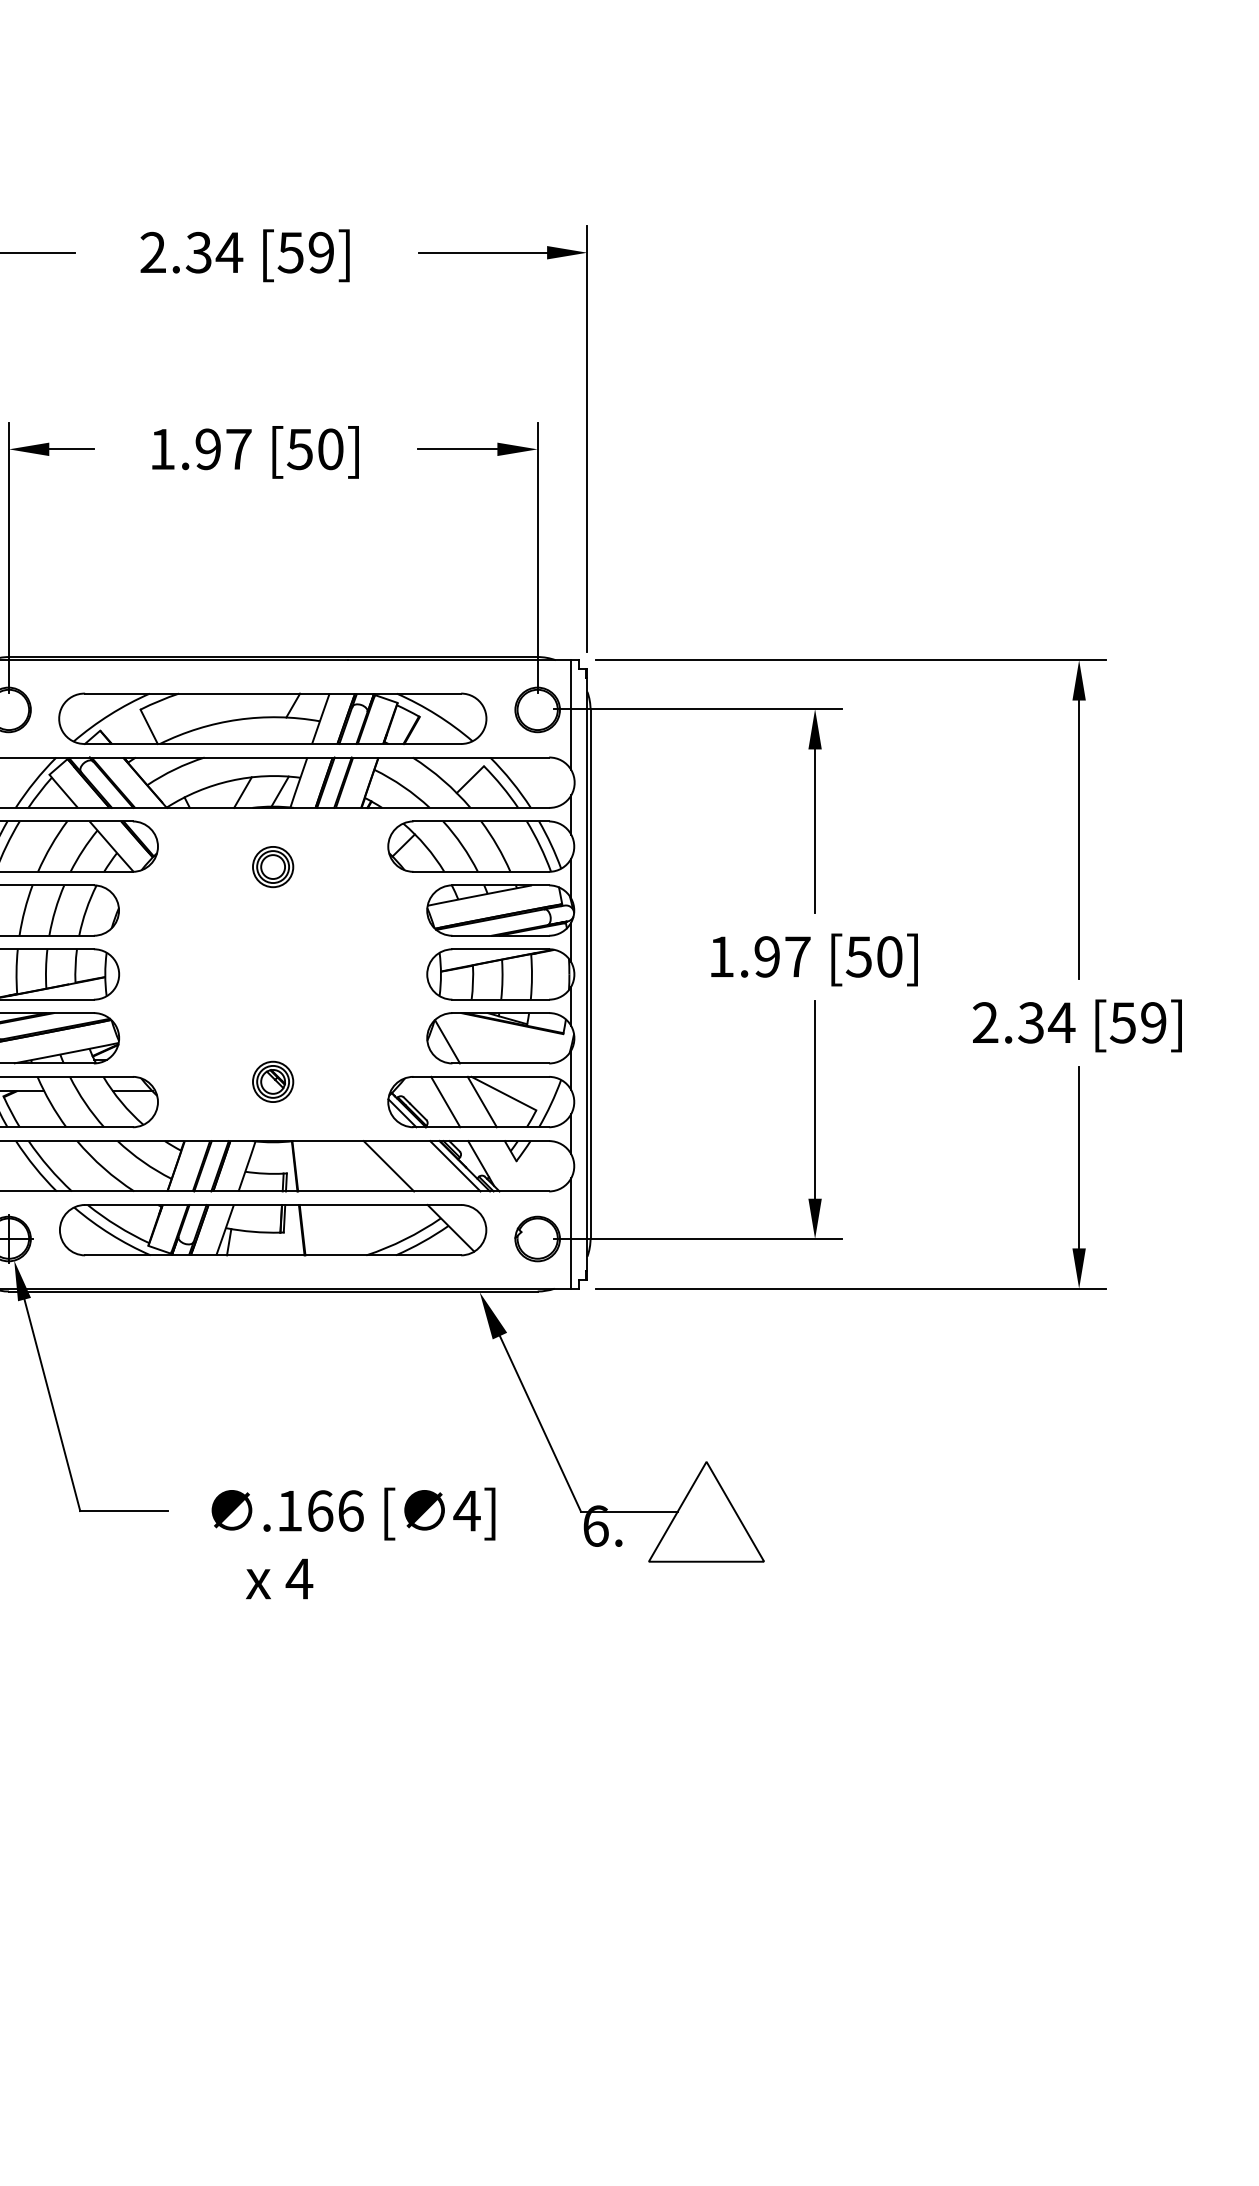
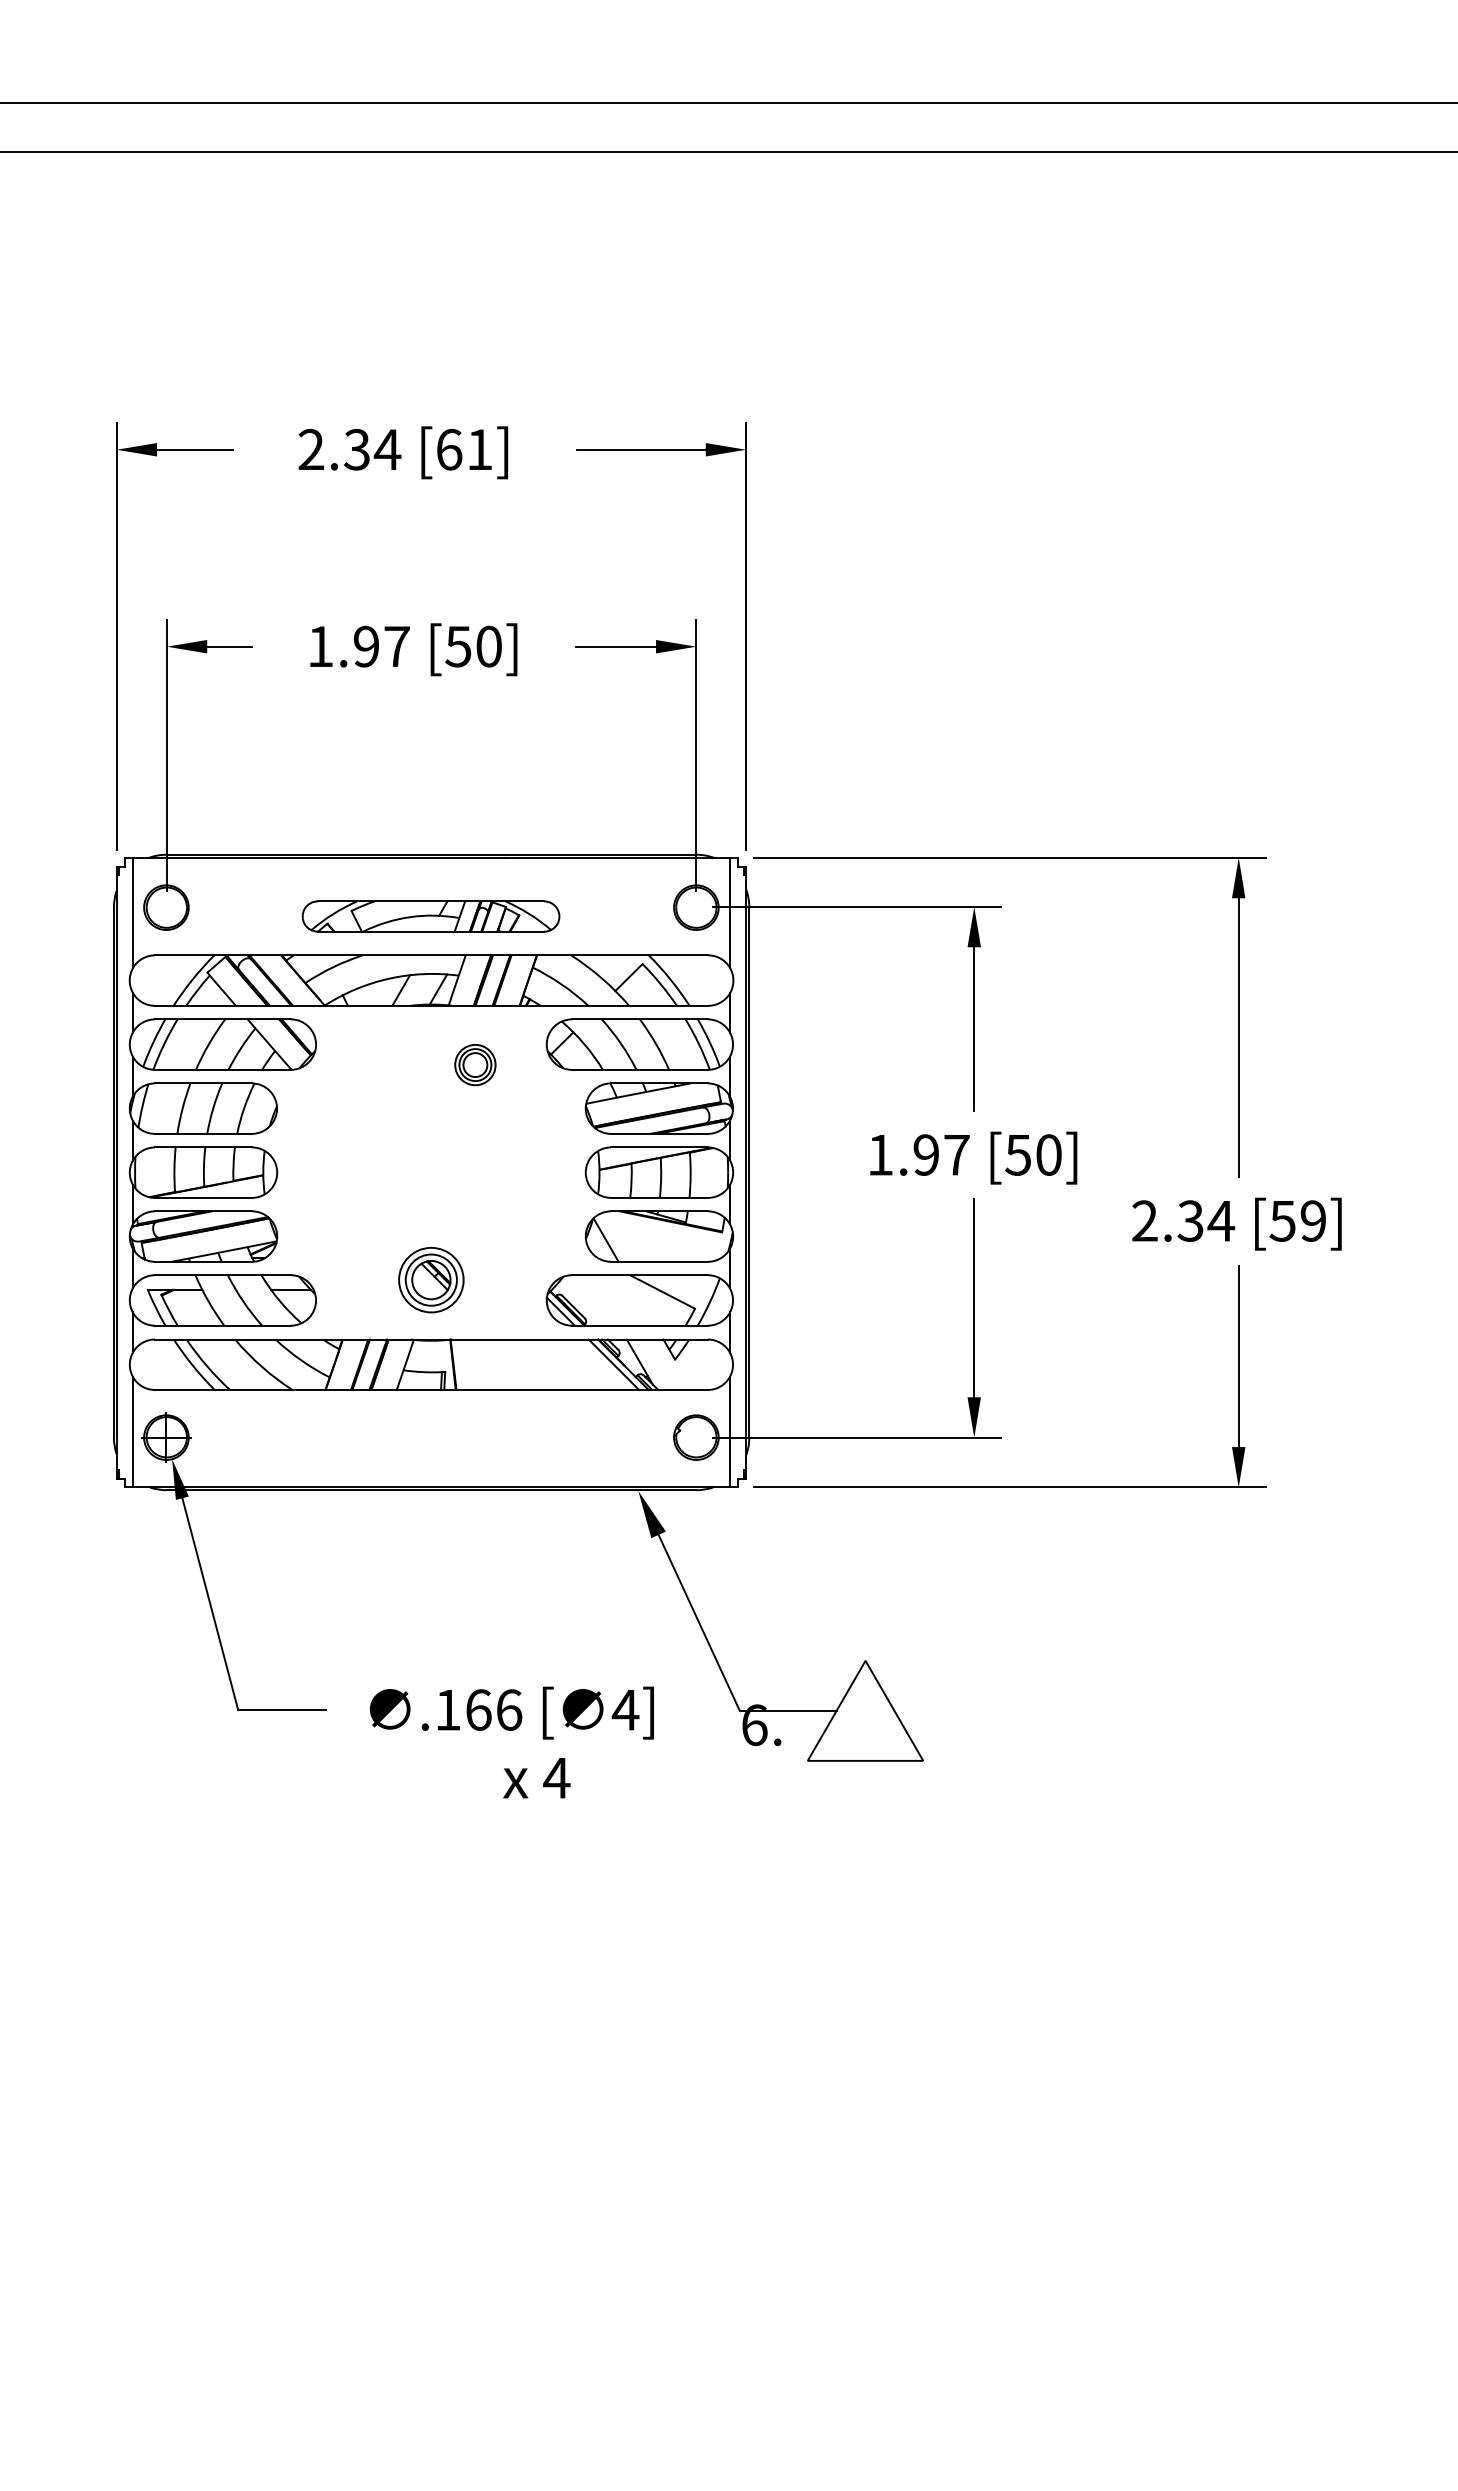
text: (305, 252) -> (463, 449), [59] -> [61]
part: (272, 718) -> (430, 916), size x0.6
part: (273, 867) -> (475, 1065), moved
part: (273, 1082) -> (431, 1280), size x1.6
line: (444, 1102) -> (603, 1300), removed
line: (481, 1102) -> (640, 1300), removed
line: (389, 1166) -> (547, 1364), removed
part: (273, 1229) -> (431, 1428), removed
text: (279, 1579) -> (536, 1778), moved

